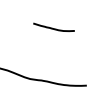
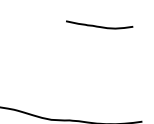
curve: (52, 27) -> (97, 24), moved

